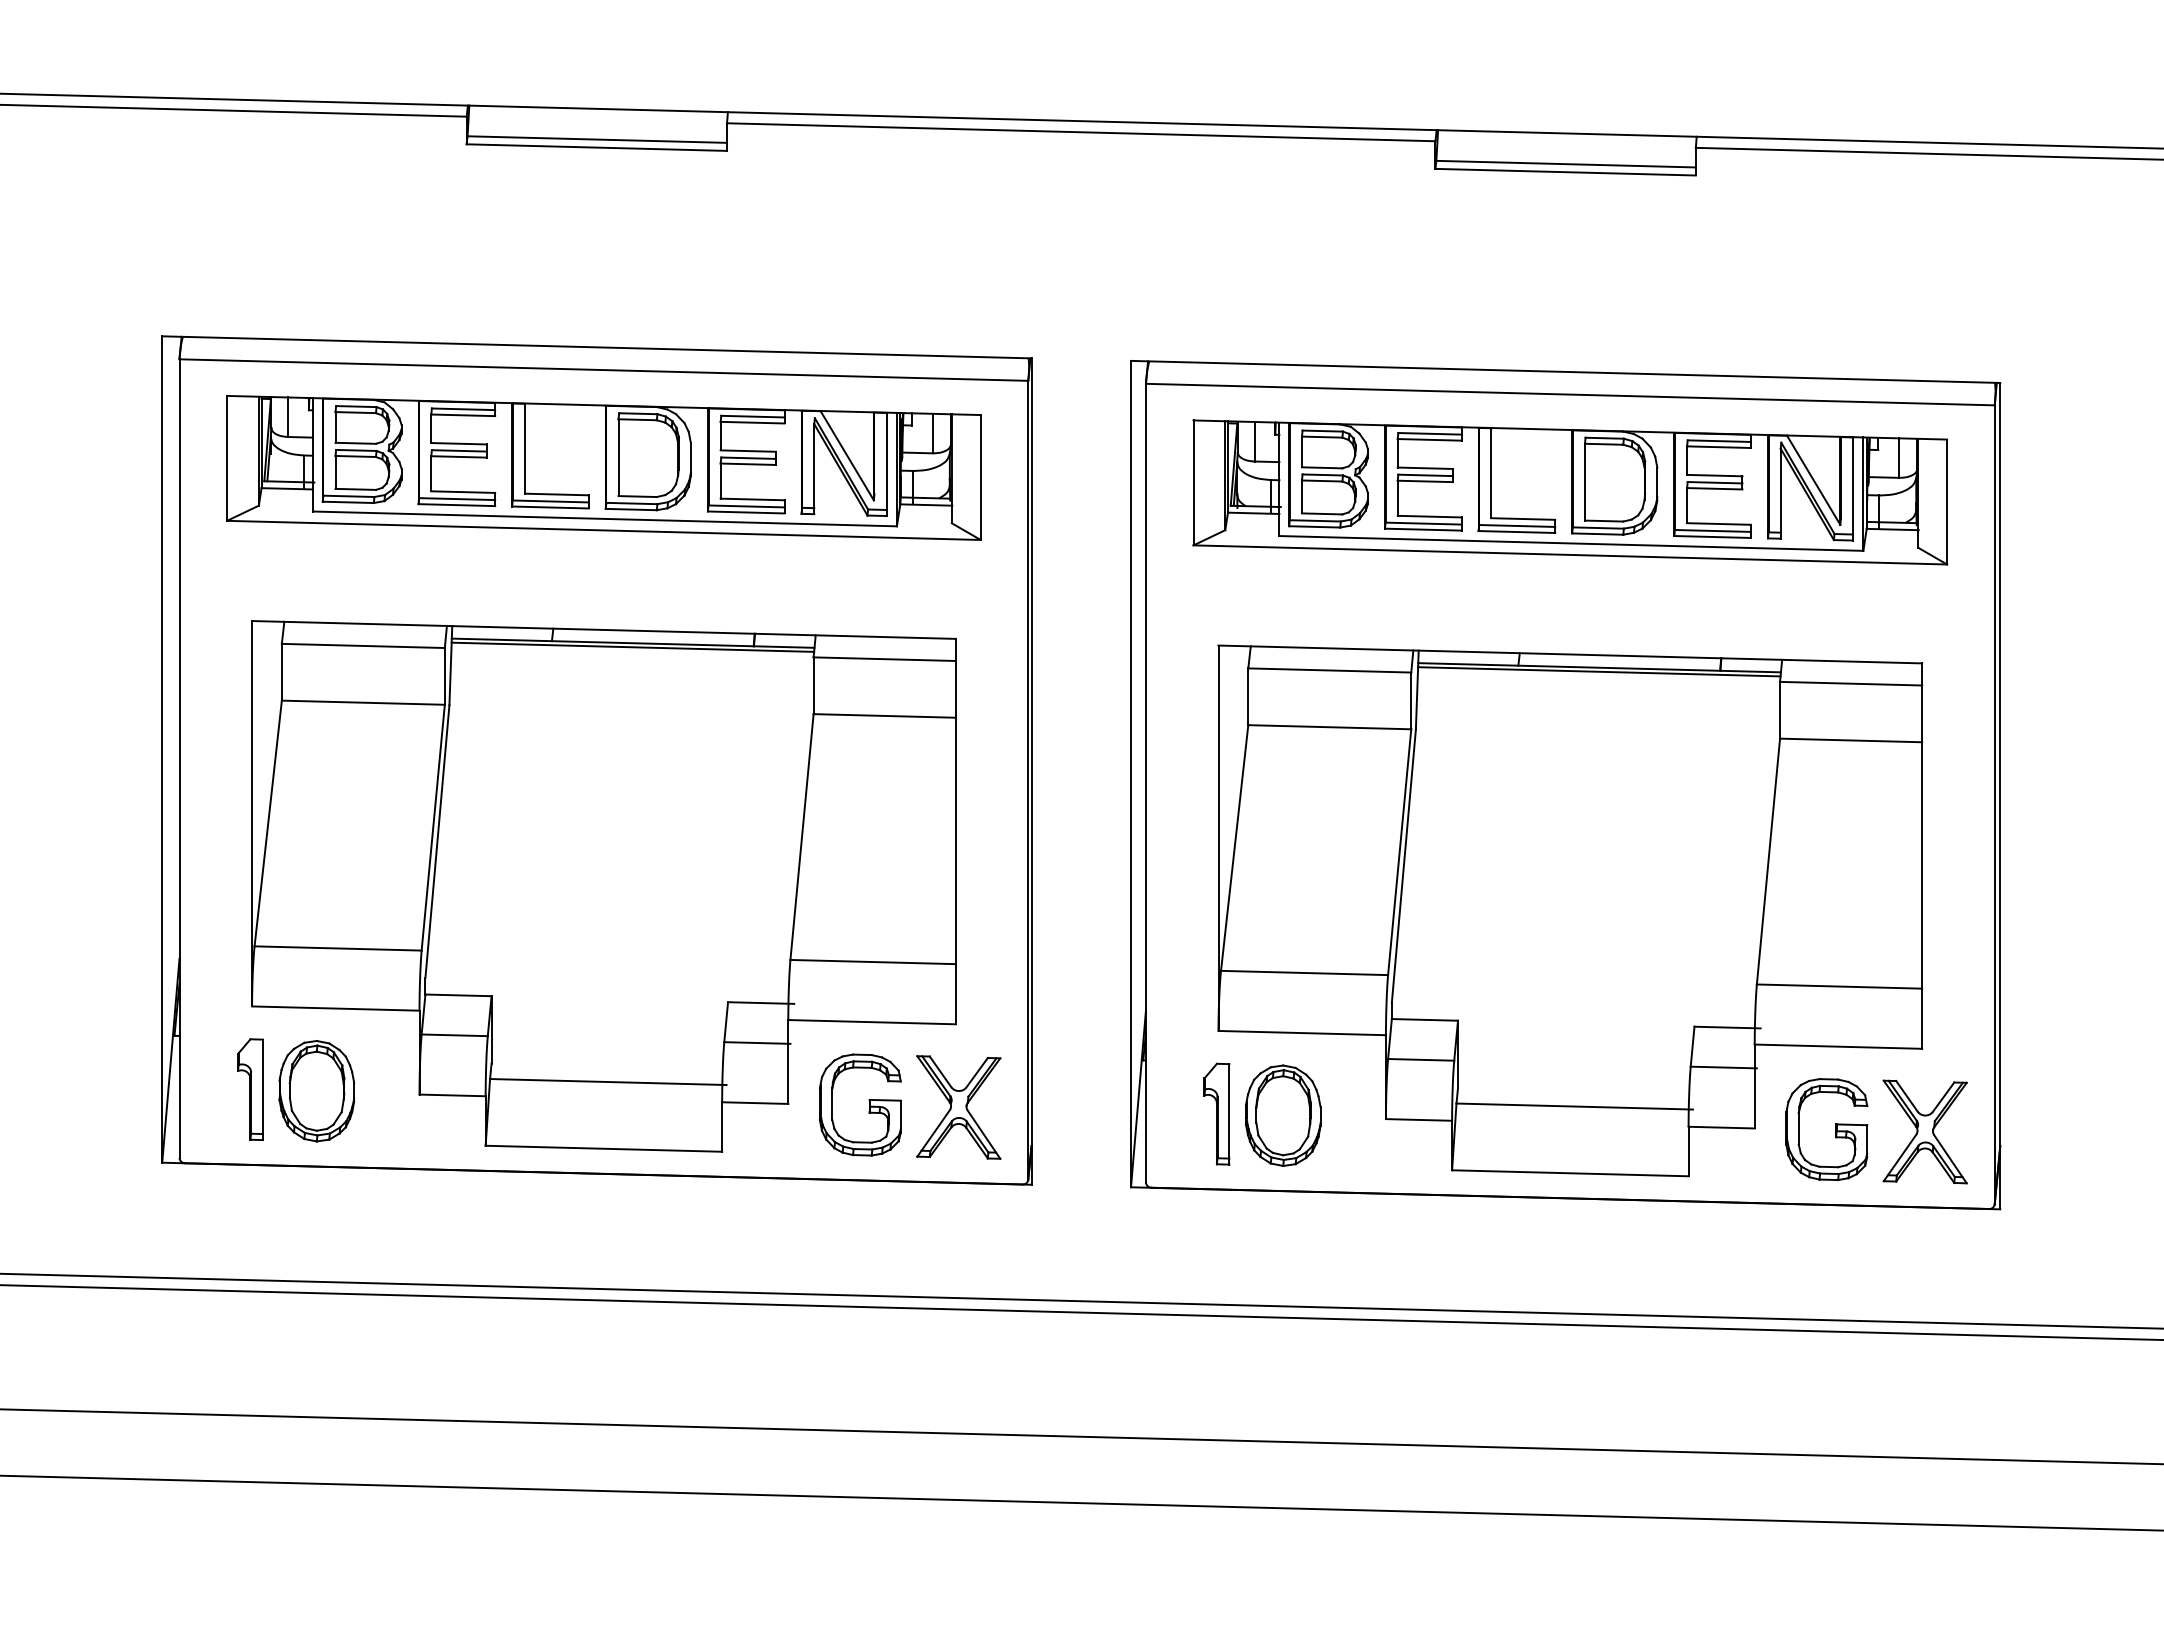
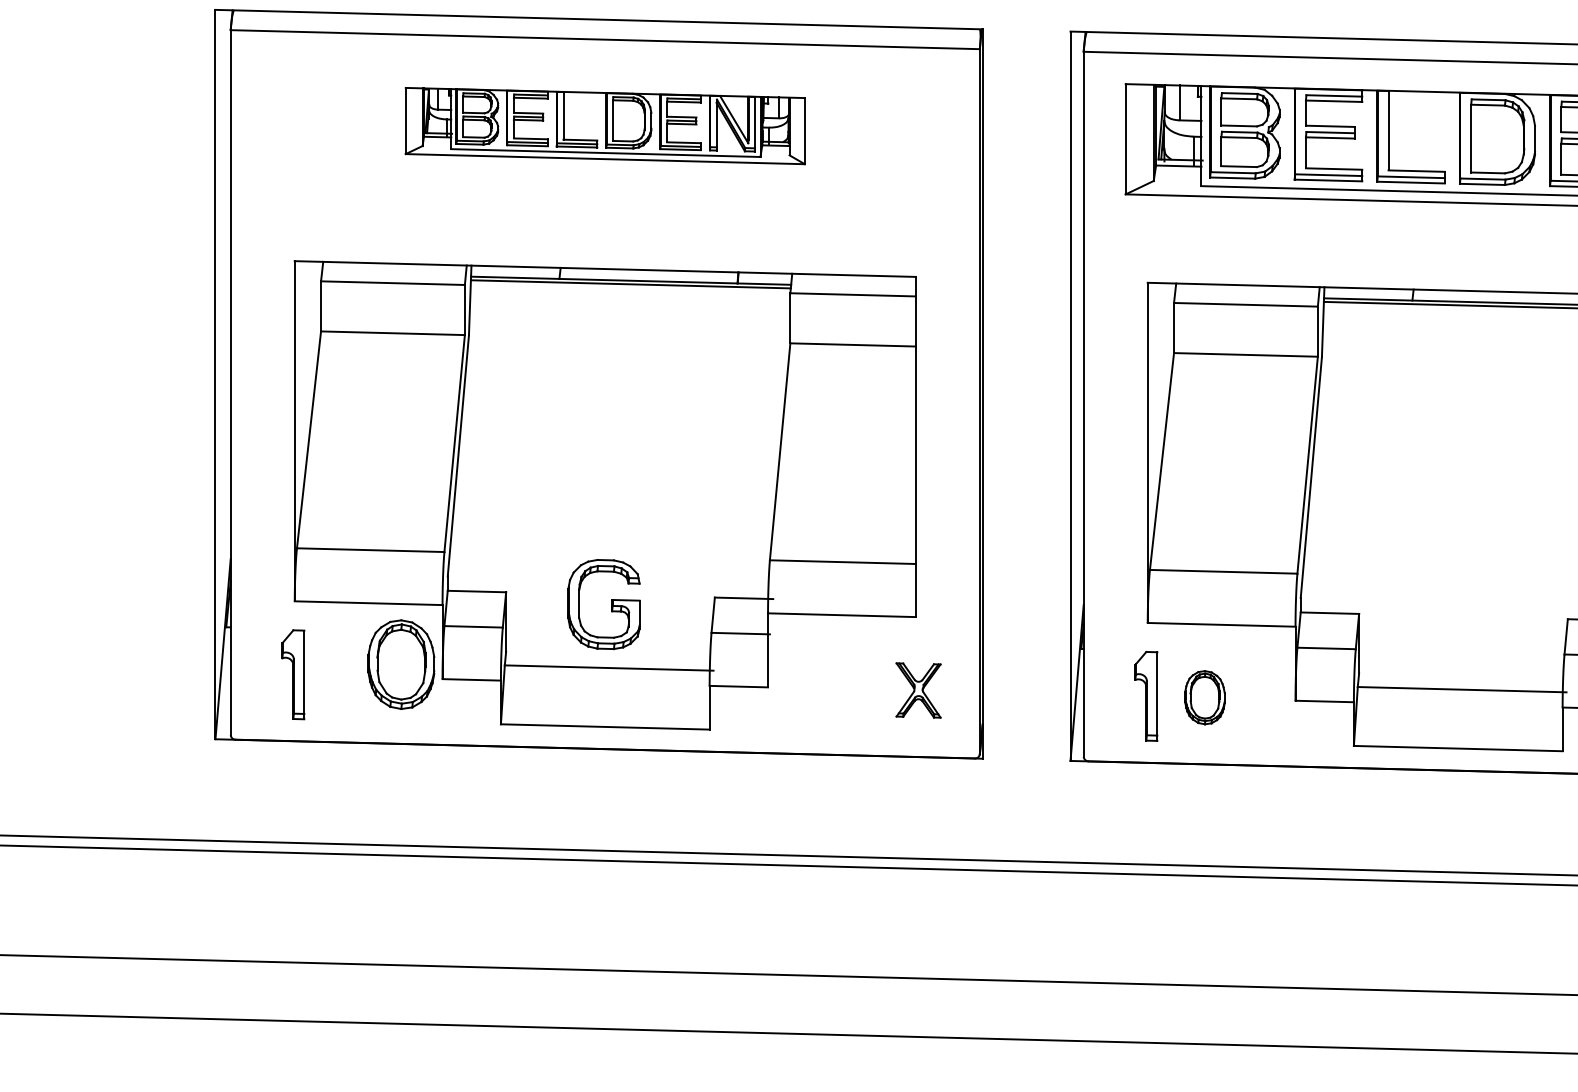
part: (603, 467) -> (604, 125), size x0.6
part: (316, 1091) -> (401, 664), moved
part: (868, 1100) -> (611, 600), moved
part: (958, 1107) -> (918, 690), size x0.6
part: (1283, 1115) -> (1205, 697), size x0.6

